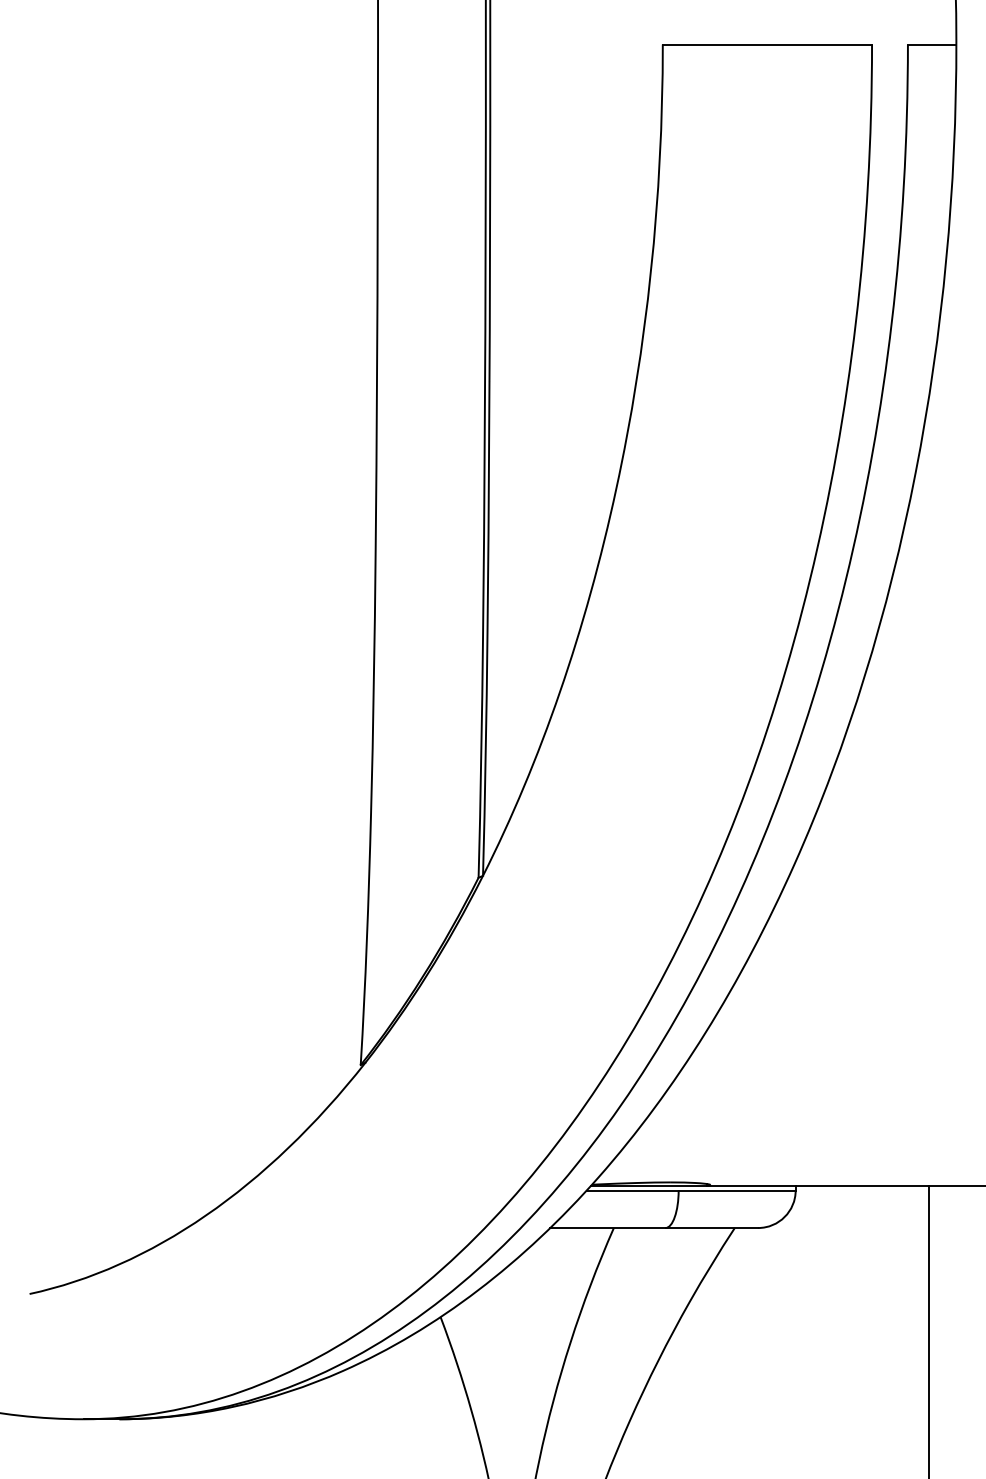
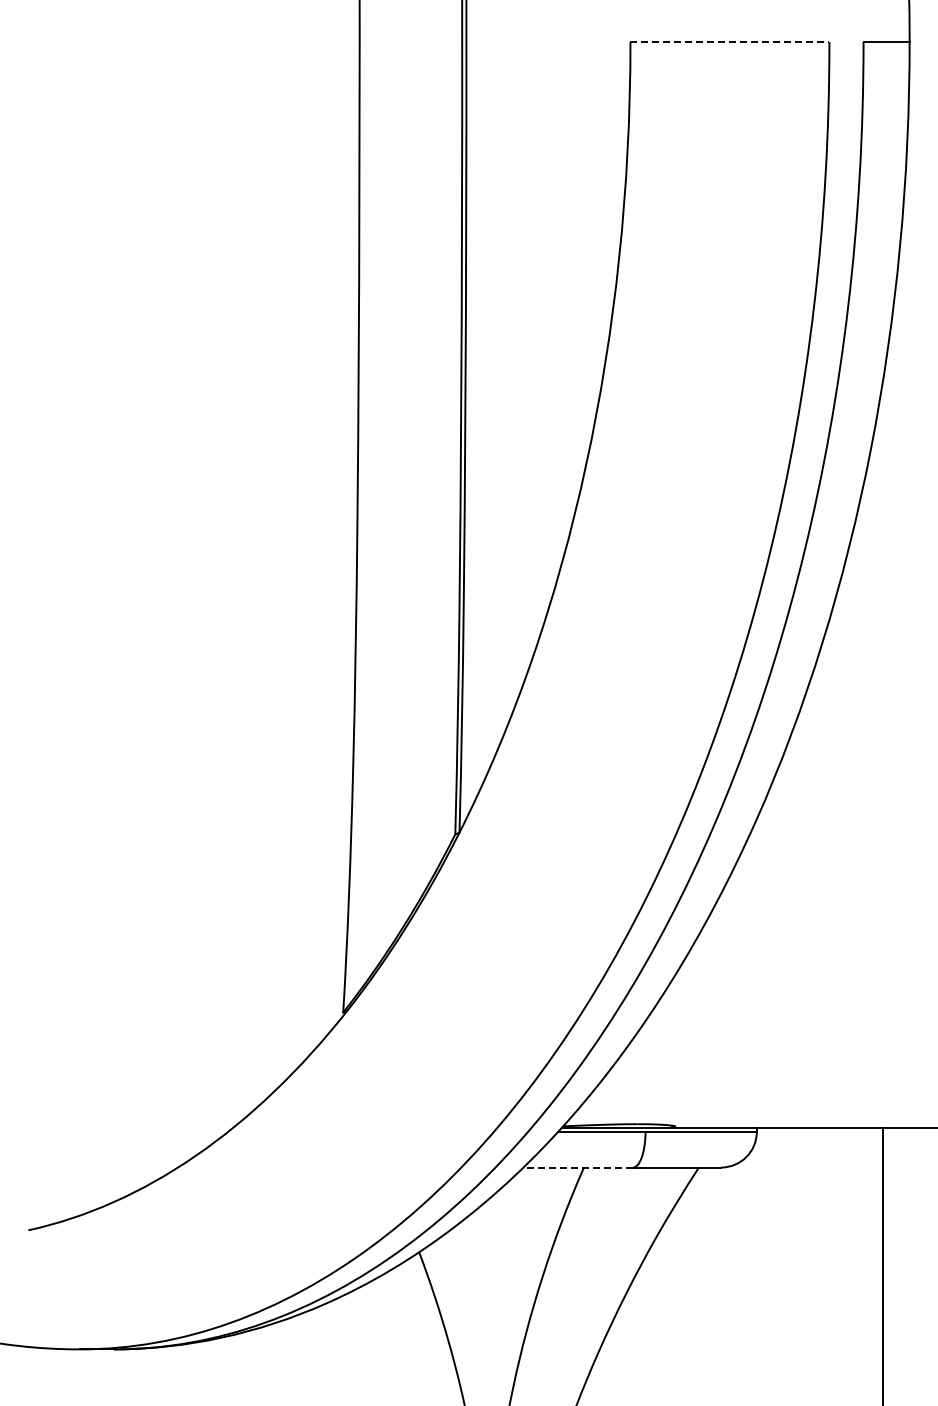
line: (767, 44) -> (730, 42), solid -> dashed
line: (608, 1227) -> (578, 1167), solid -> dashed

